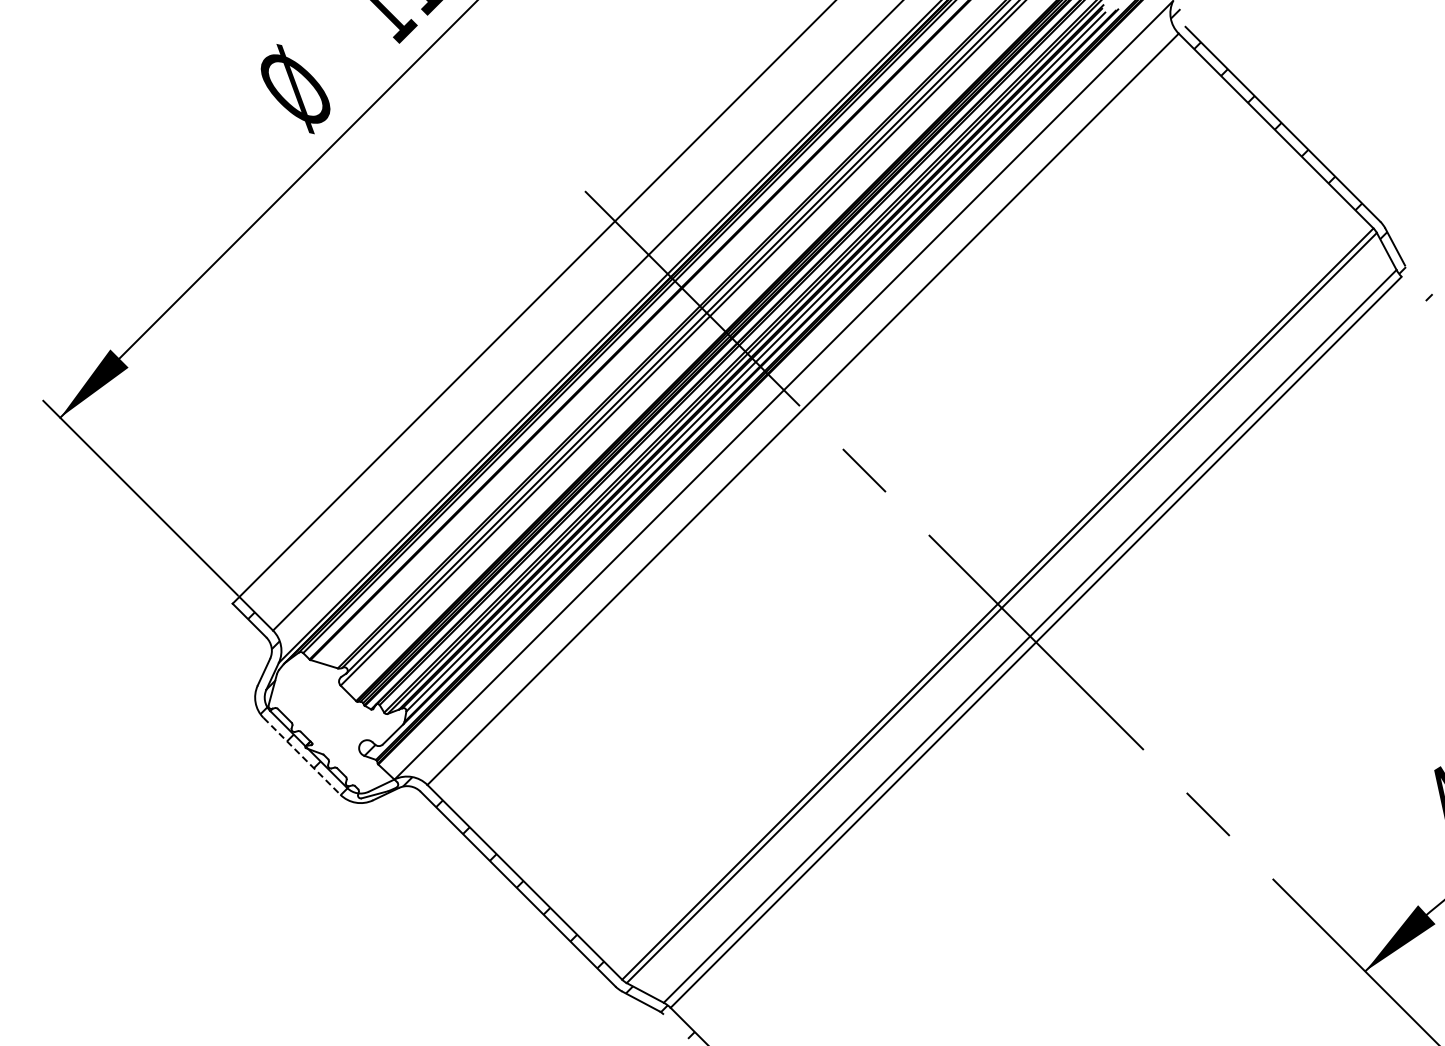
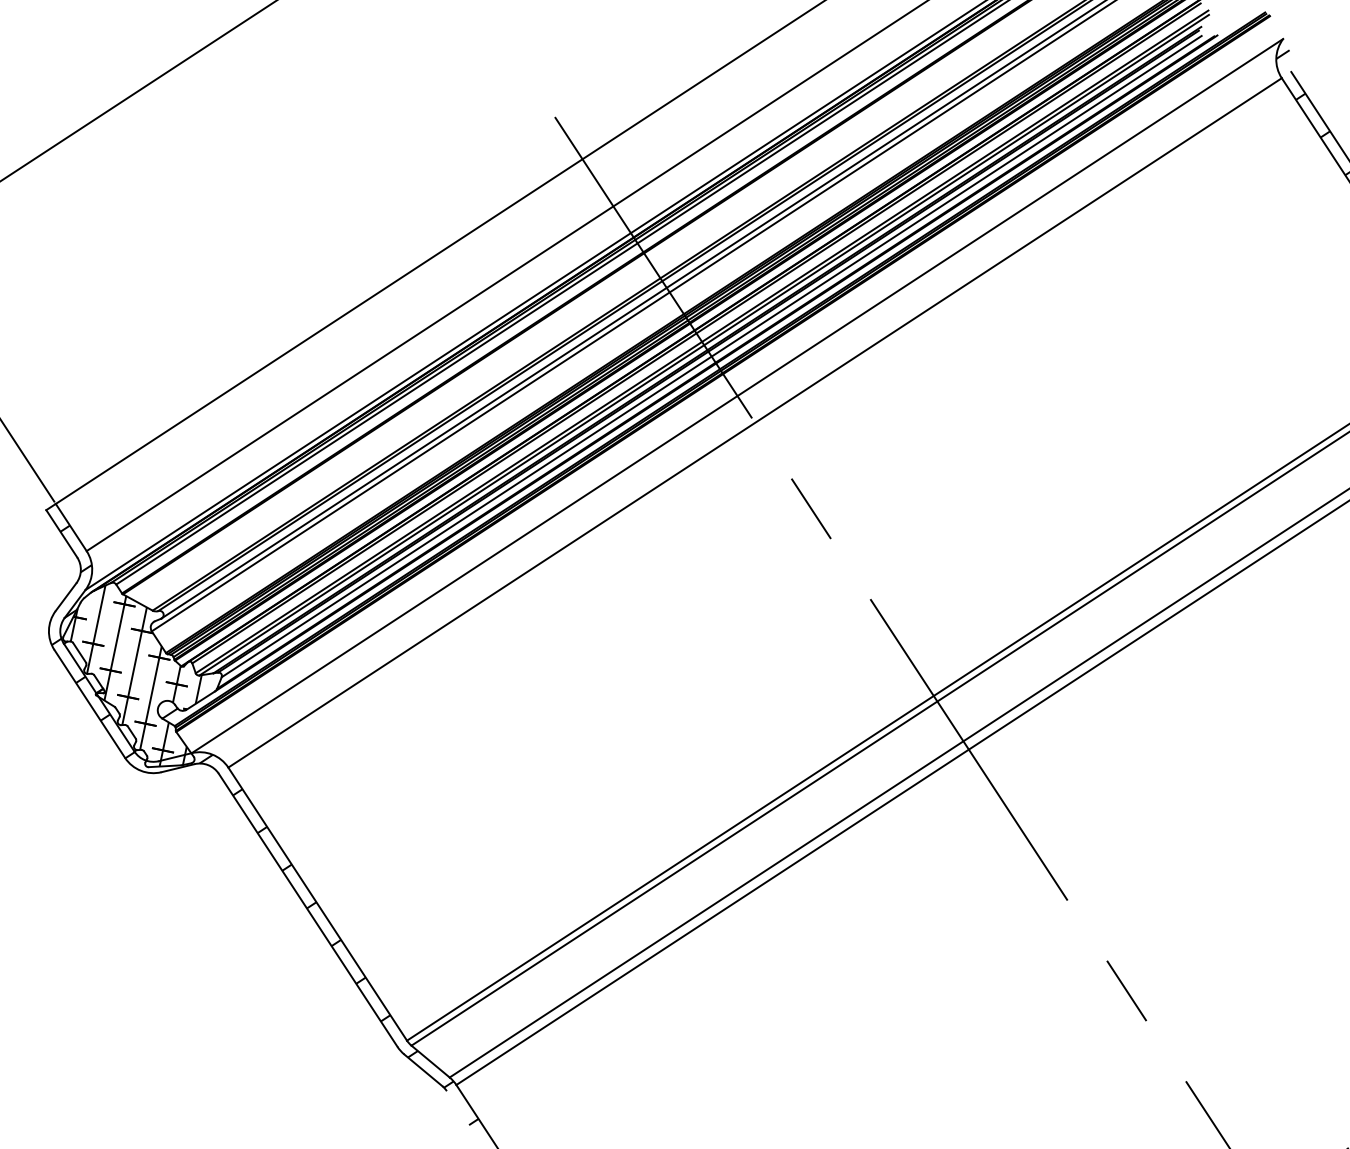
hatch: (331, 725) -> (131, 675), added
line: (302, 756) -> (90, 704), dashed -> solid

